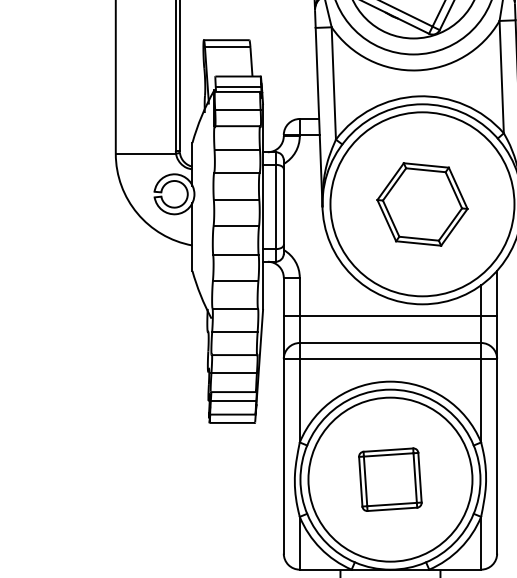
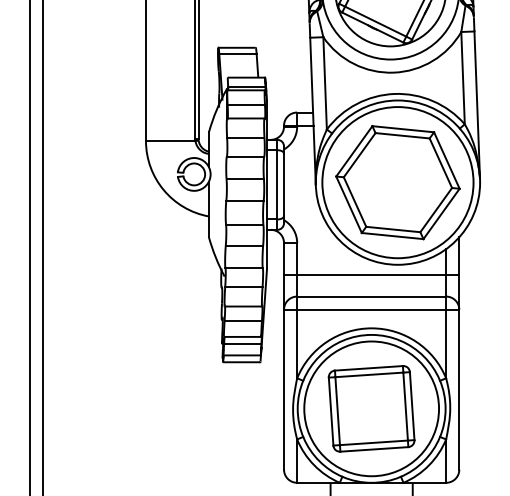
part: (421, 204) -> (397, 182), size x1.67
part: (390, 479) -> (371, 408), size x1.67

